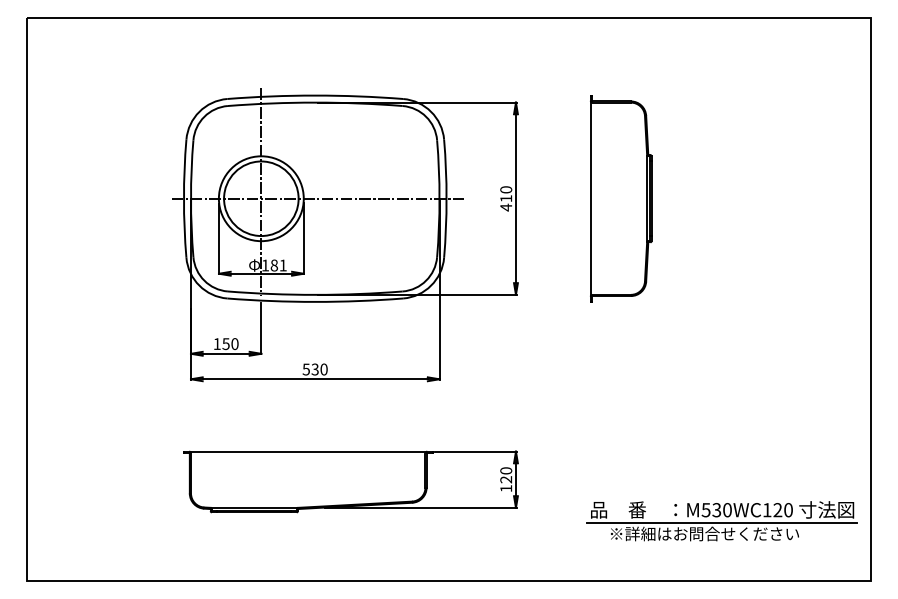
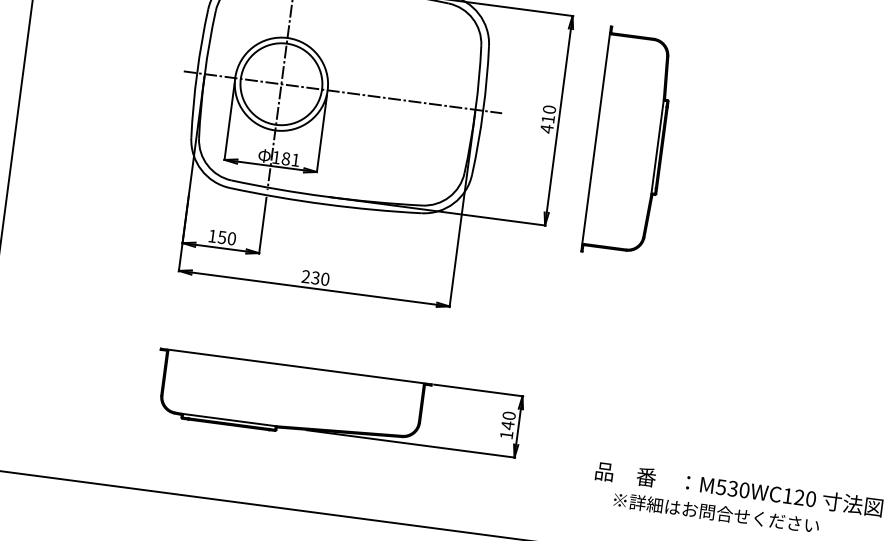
part: (621, 198) -> (629, 143), moved
text: (305, 369) -> (305, 276), 530 -> 230
text: (506, 479) -> (508, 425), 120 -> 140
line: (722, 522) -> (737, 503), removed

